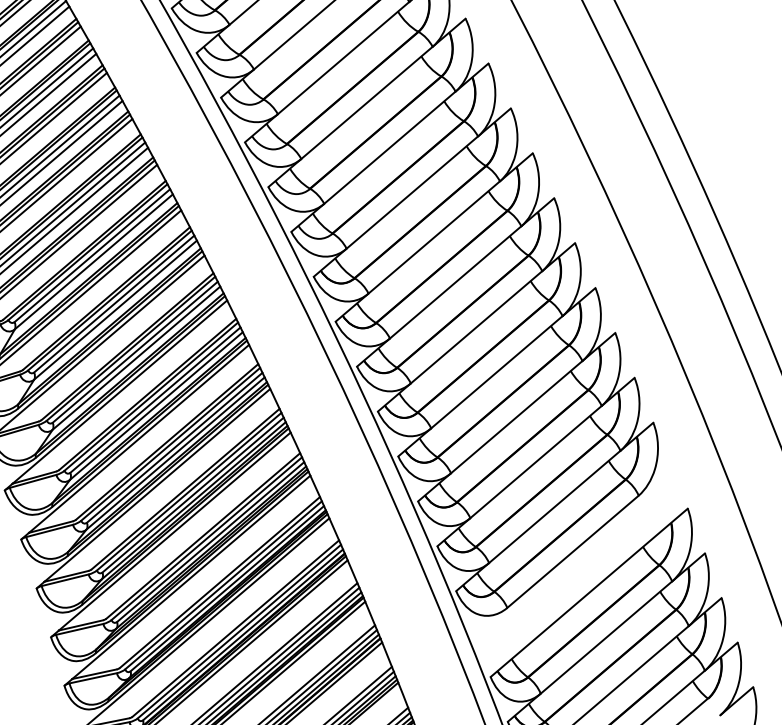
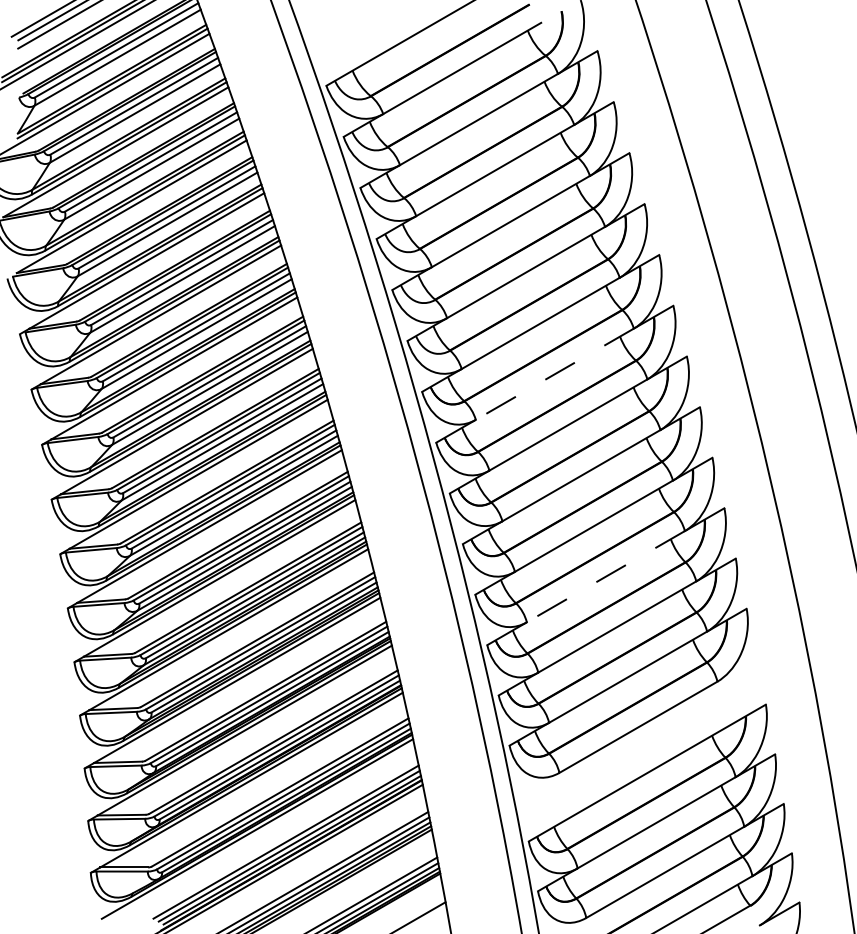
line: (433, 237) -> (554, 374), solid -> dashed
line: (516, 417) -> (605, 576), solid -> dashed

